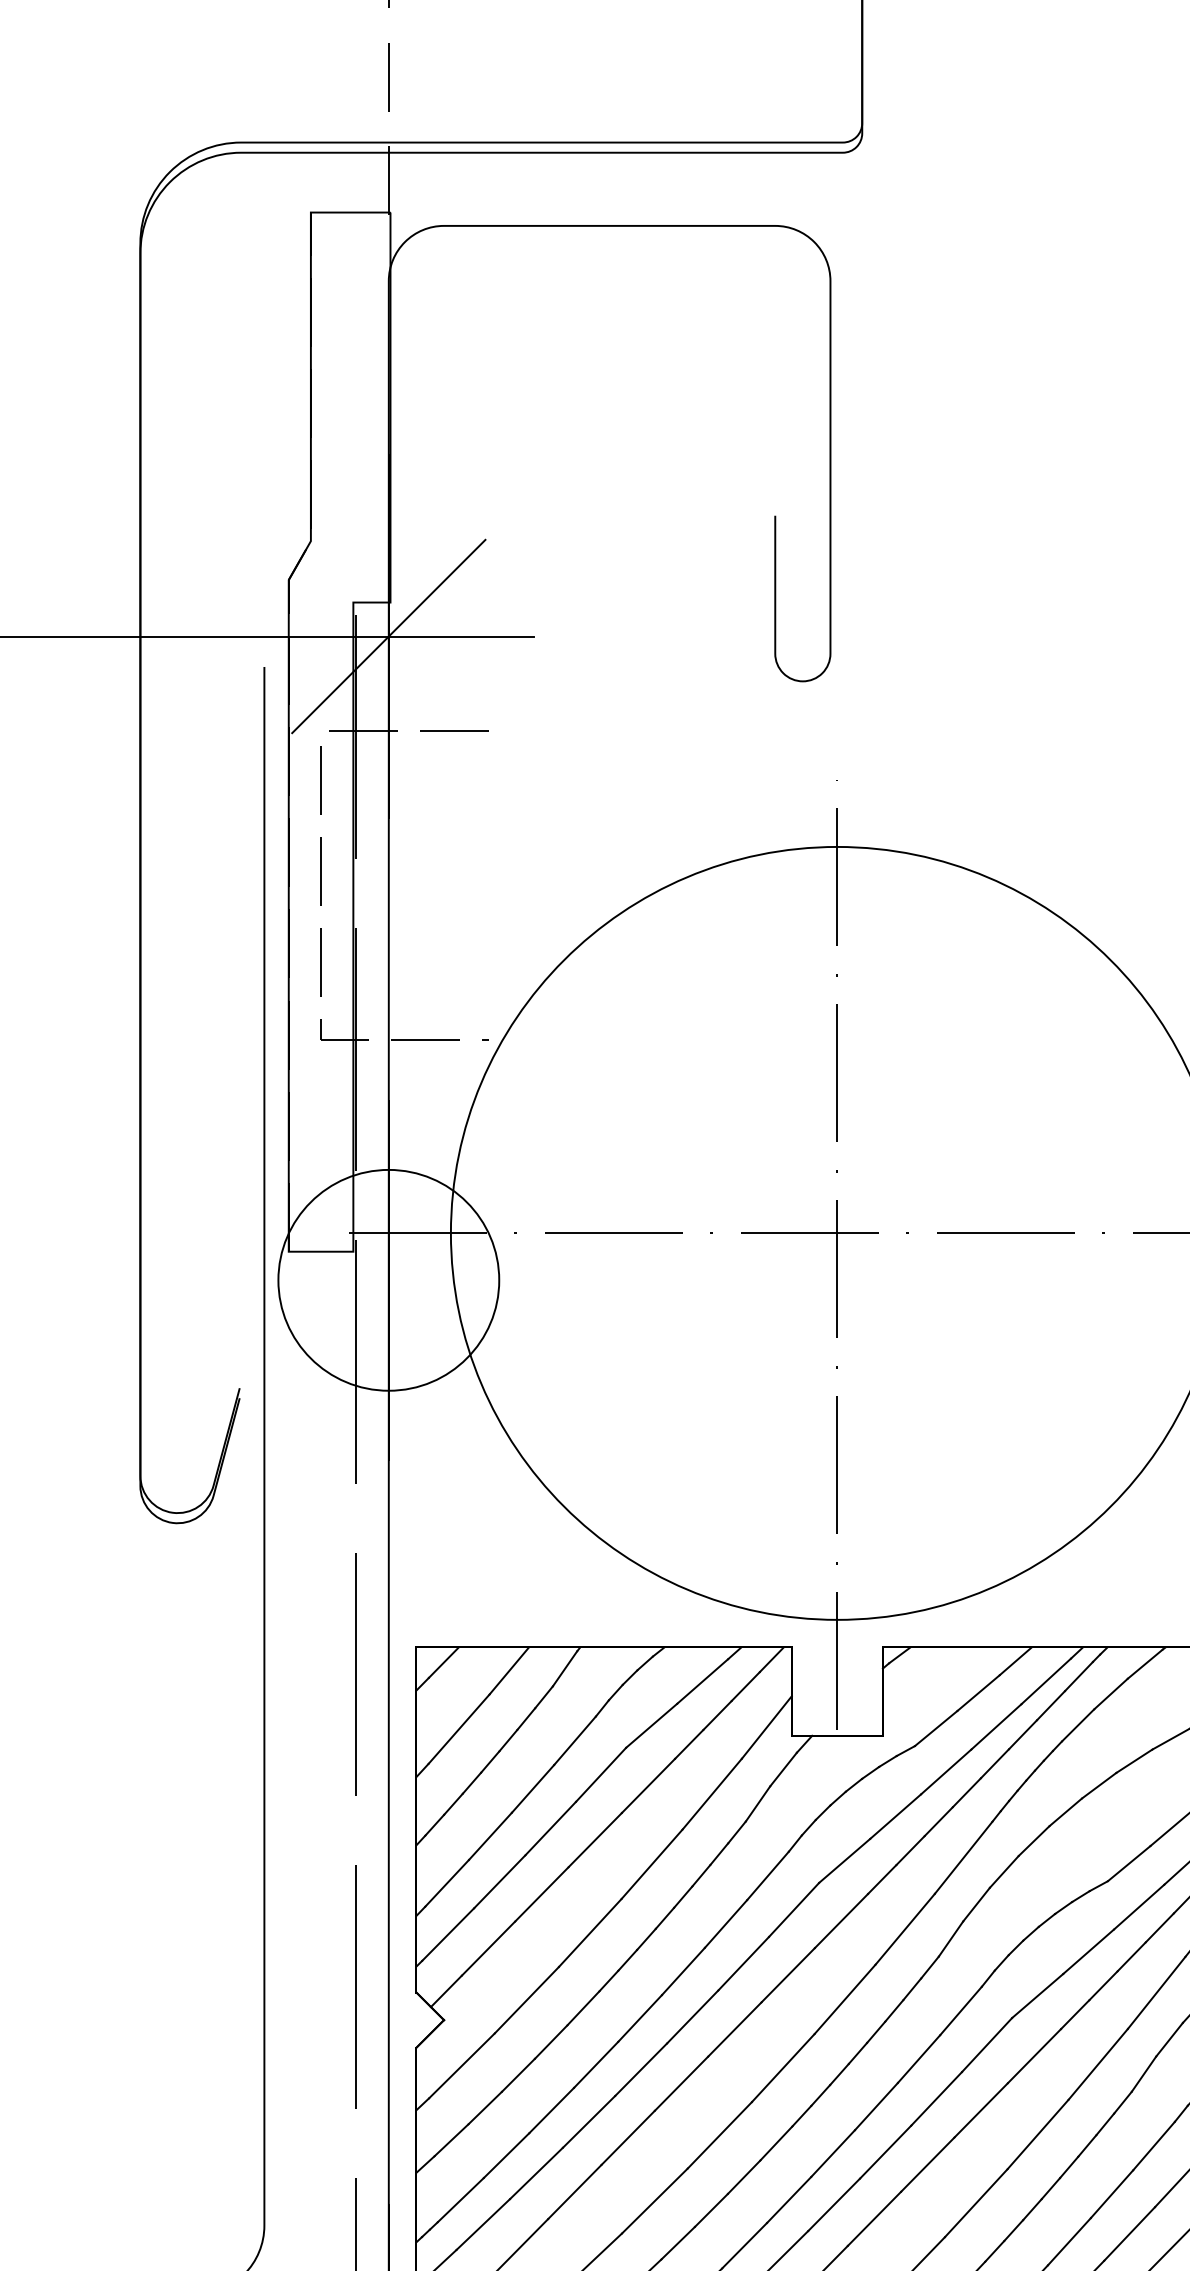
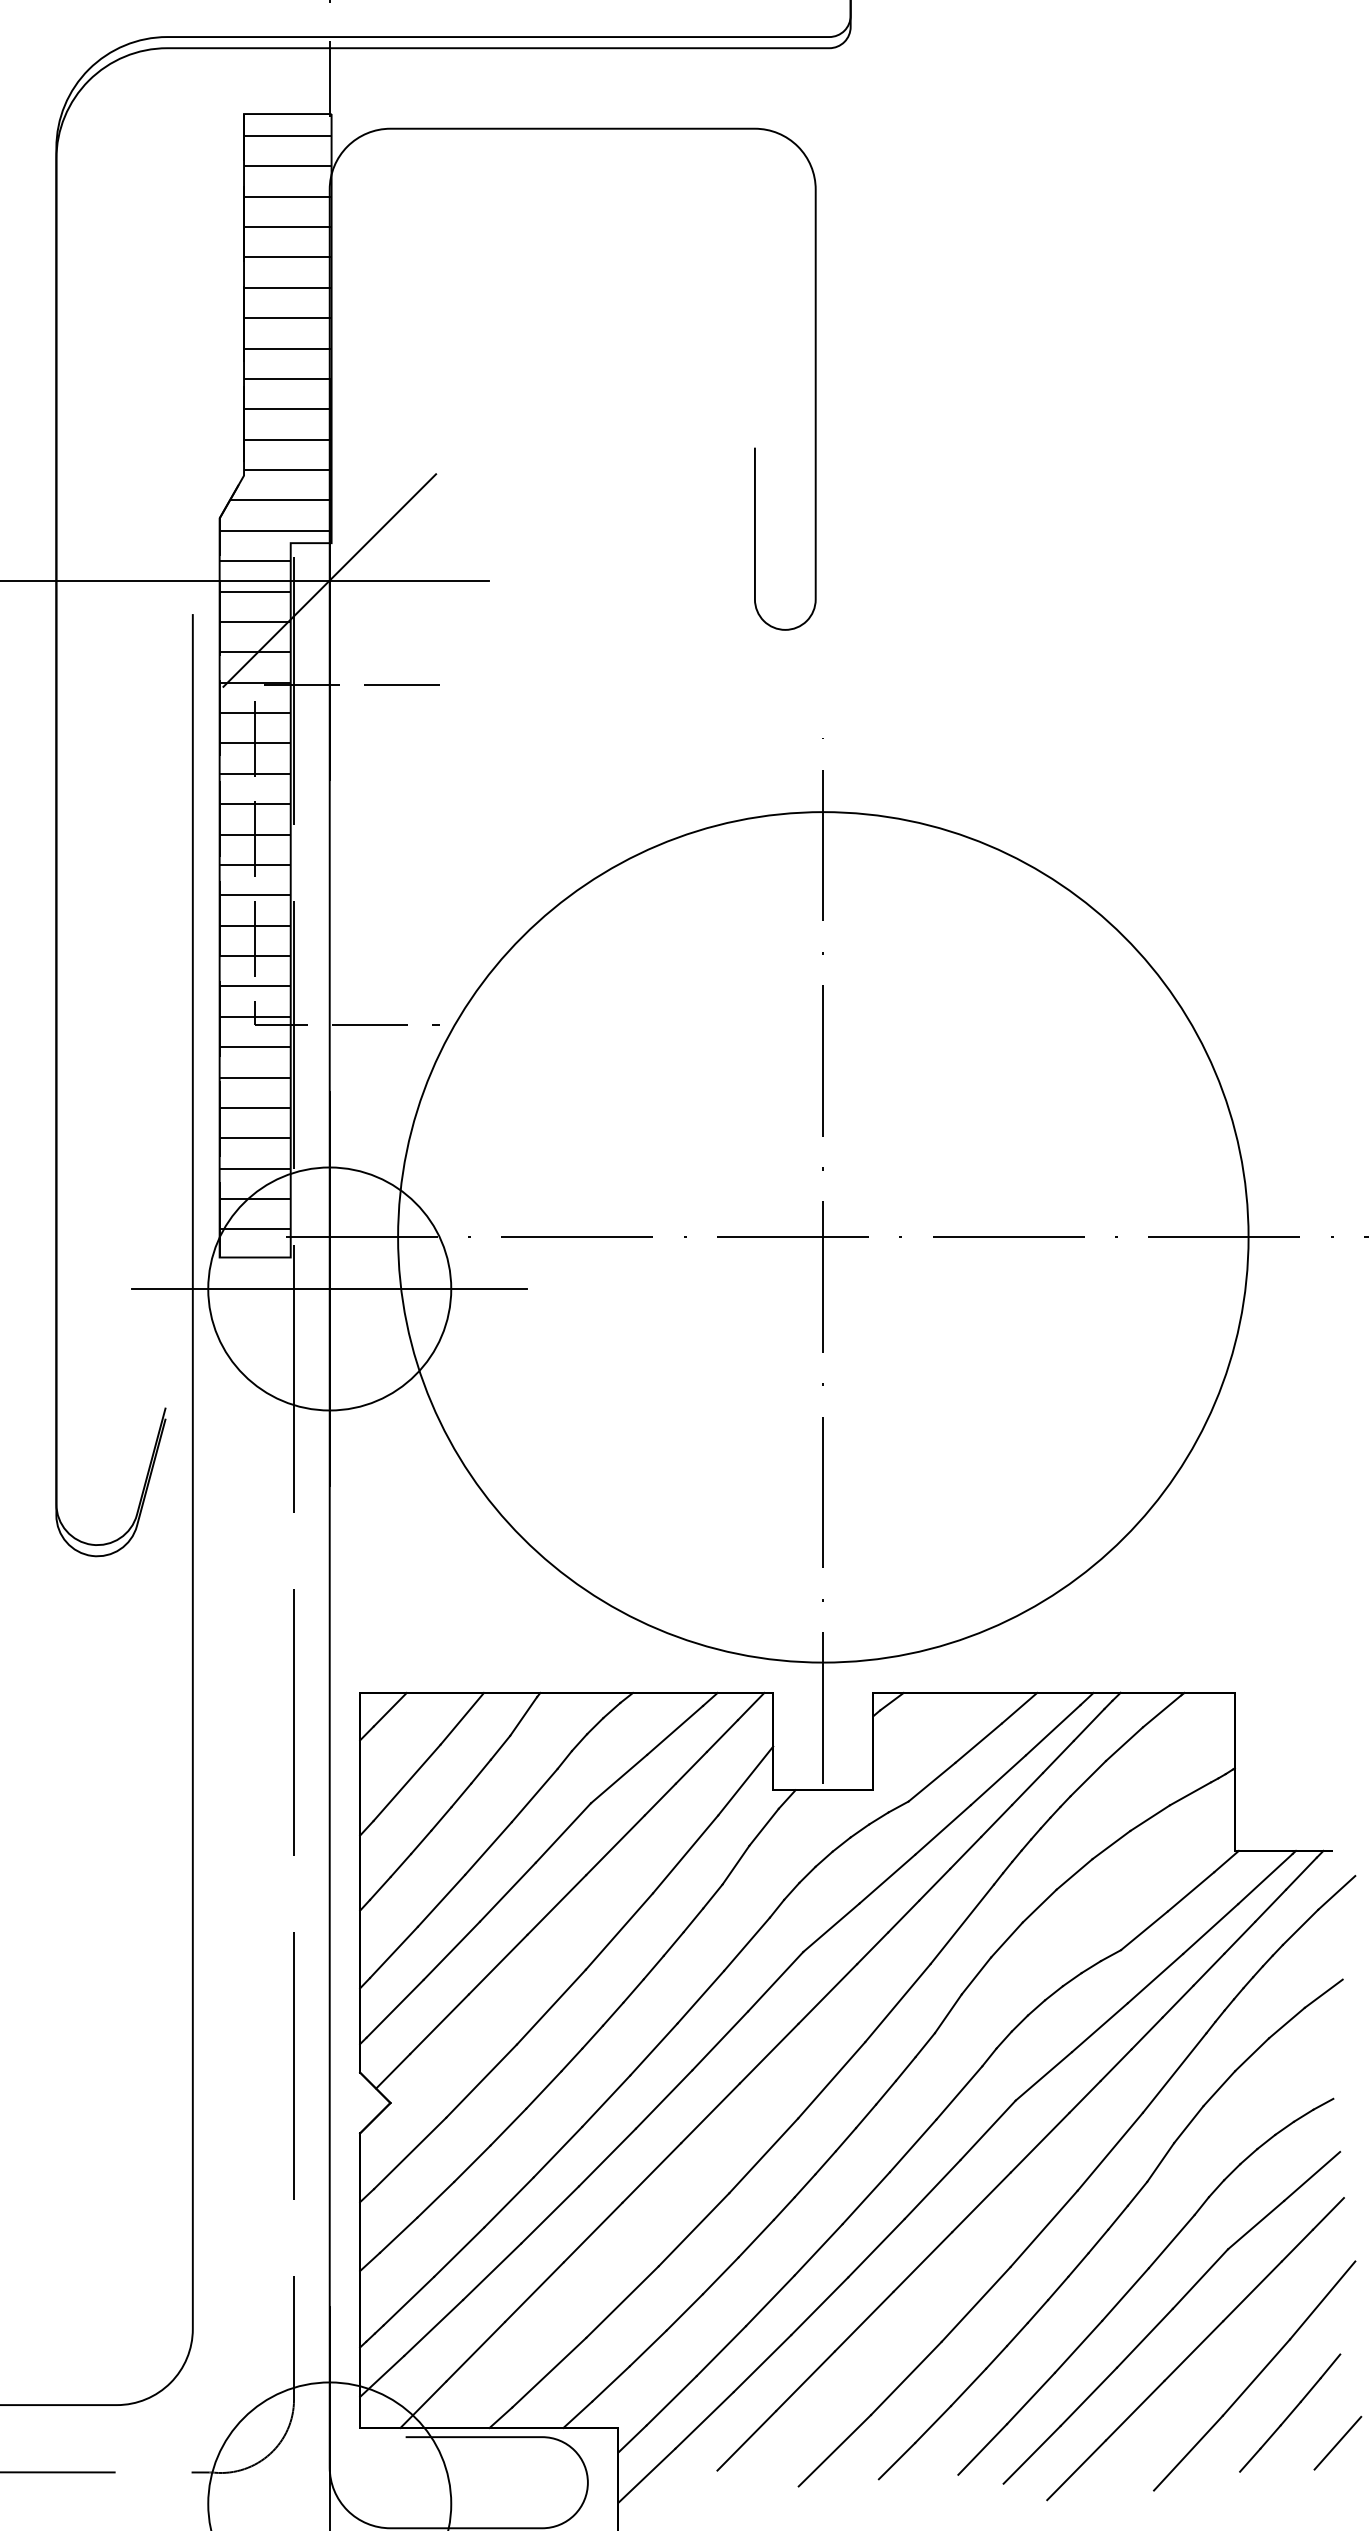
hatch: (339, 729) -> (275, 682), added
line: (388, 1279) -> (329, 1288), added

